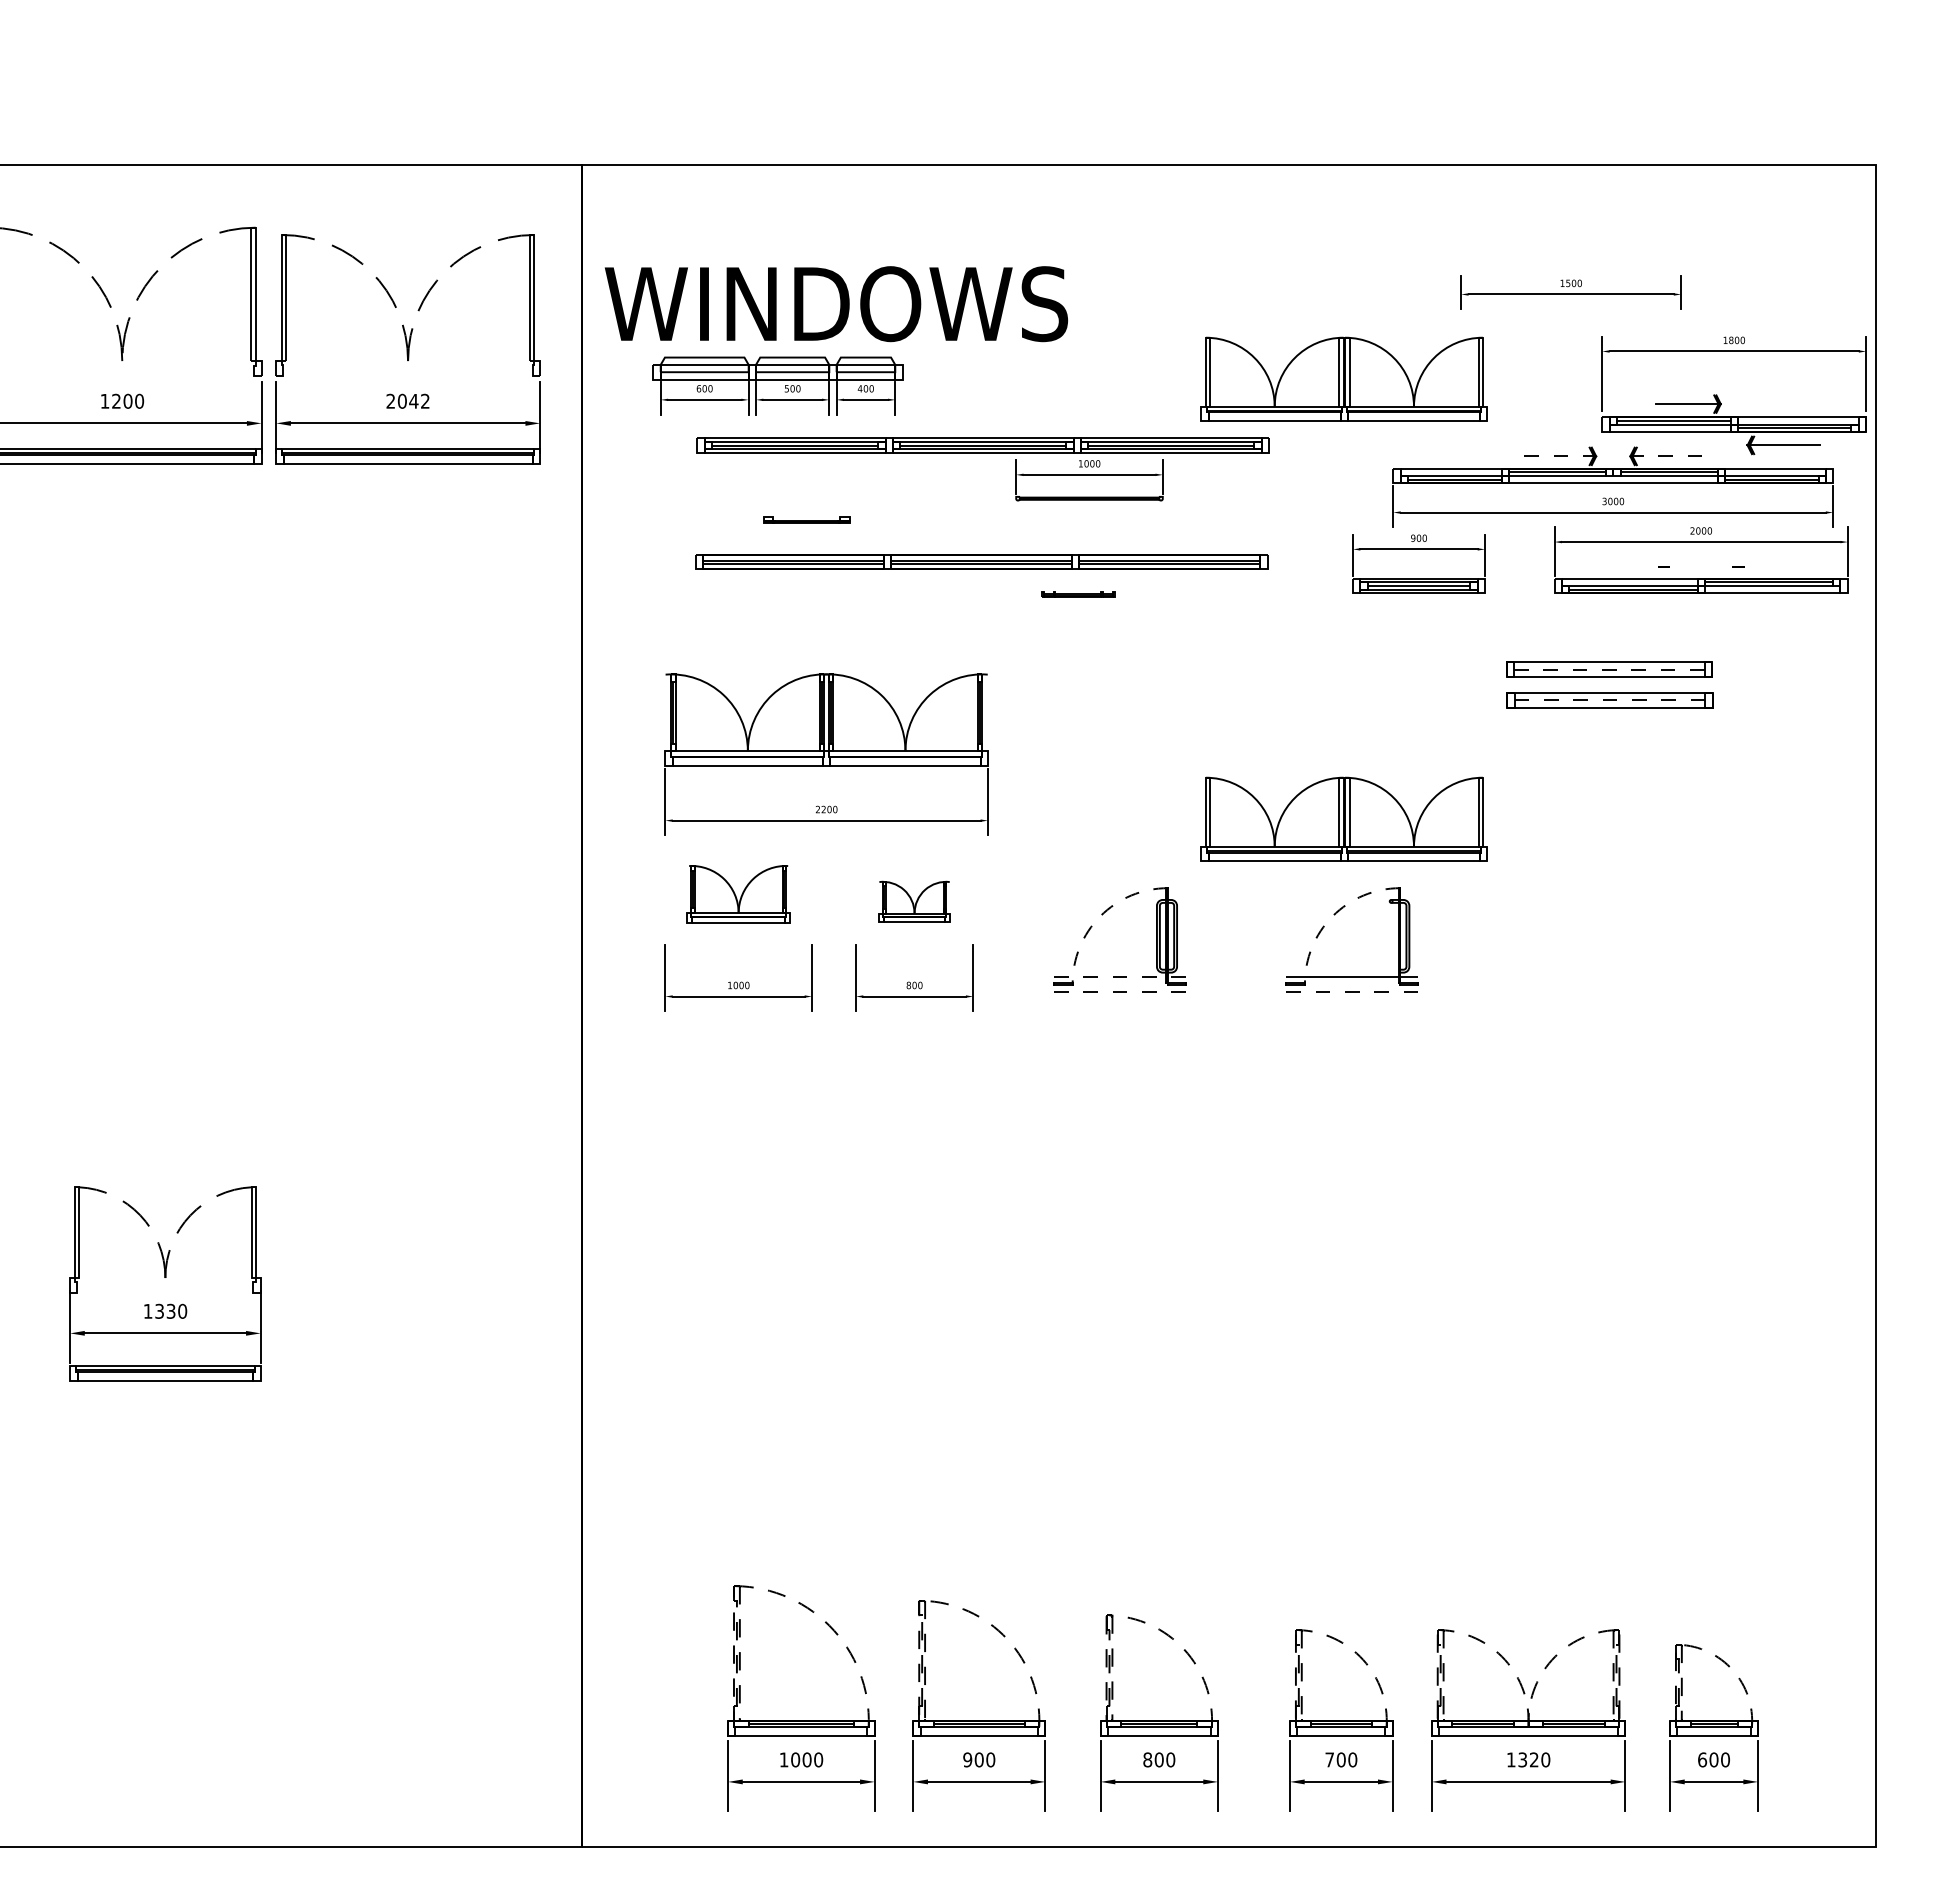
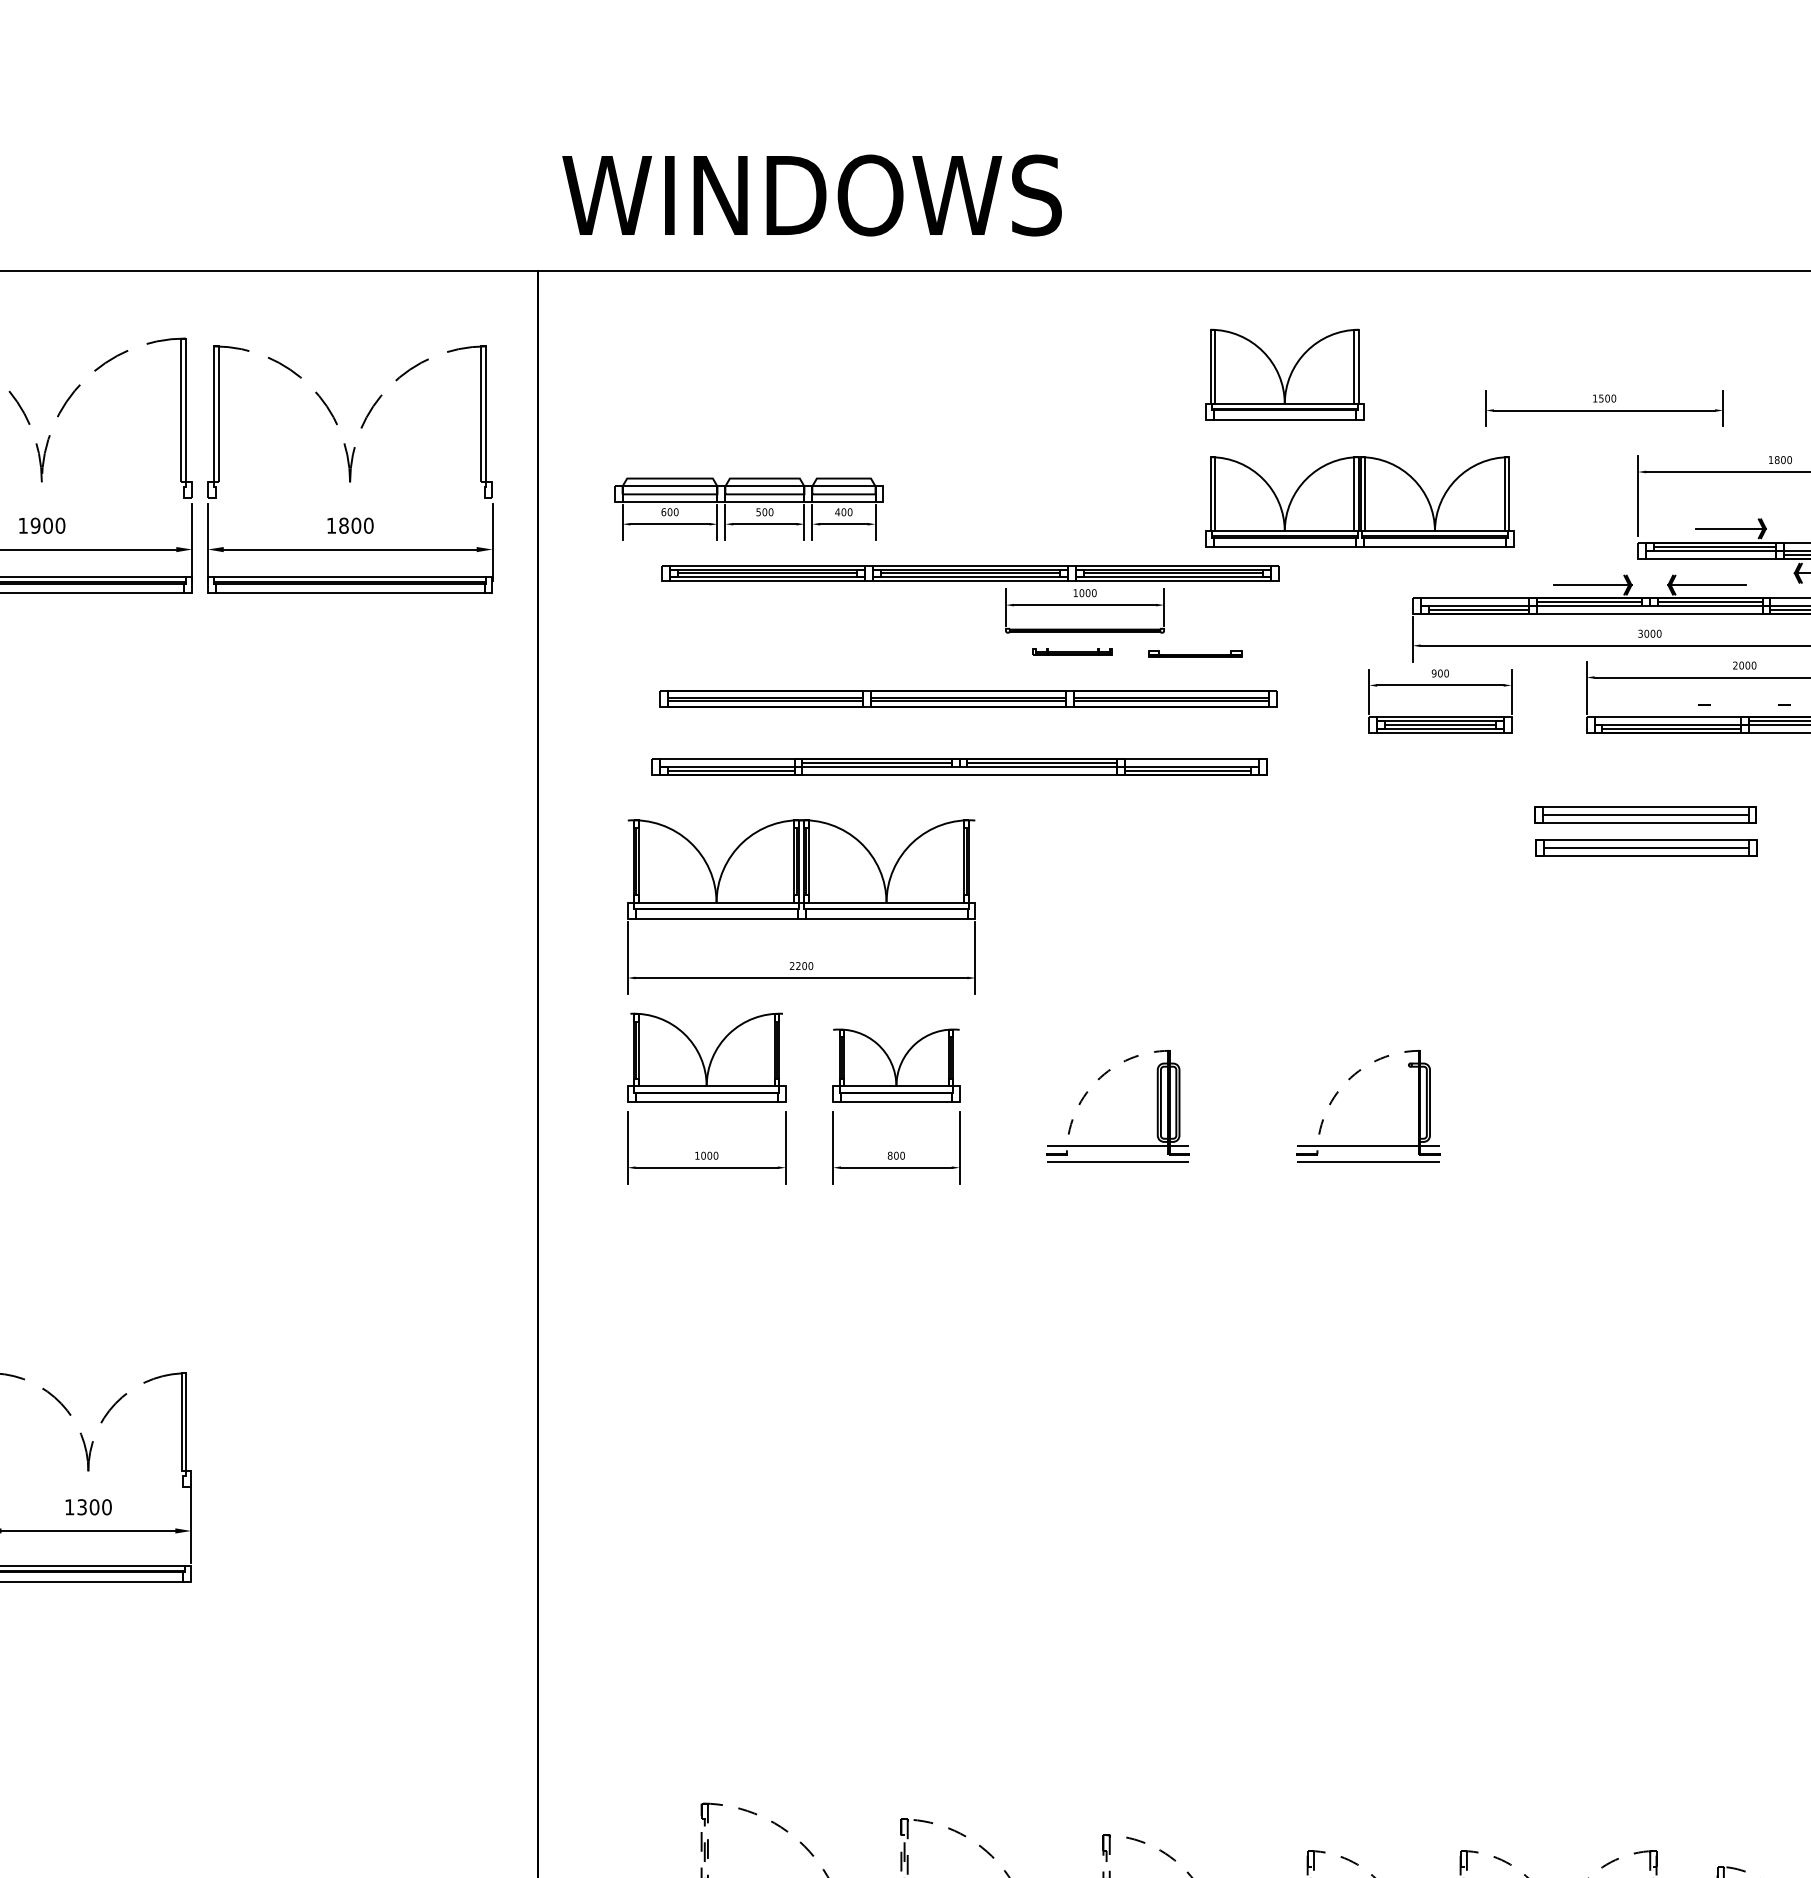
part: (1274, 260) -> (1284, 373), added
text: (836, 304) -> (812, 195), moved
text: (407, 400) -> (349, 524), 2042 -> 1800
text: (116, 401) -> (35, 525), 1200 -> 1900
line: (1560, 456) -> (1593, 585), dashed -> solid
line: (1665, 456) -> (1706, 585), dashed -> solid
part: (806, 519) -> (1195, 653), moved
part: (1078, 594) -> (1073, 652), moved
part: (972, 625) -> (958, 767), added
line: (1609, 669) -> (1645, 814), dashed -> solid
line: (1610, 700) -> (1646, 848), dashed -> solid
part: (1343, 818) -> (1358, 975), removed
part: (738, 894) -> (706, 1057), size x1.43
part: (914, 901) -> (896, 1065), size x1.67
line: (1119, 976) -> (1117, 1146), dashed -> solid
line: (1119, 991) -> (1117, 1162), dashed -> solid
line: (1352, 991) -> (1368, 1162), dashed -> solid
text: (170, 1311) -> (93, 1507), 1330 -> 1300

